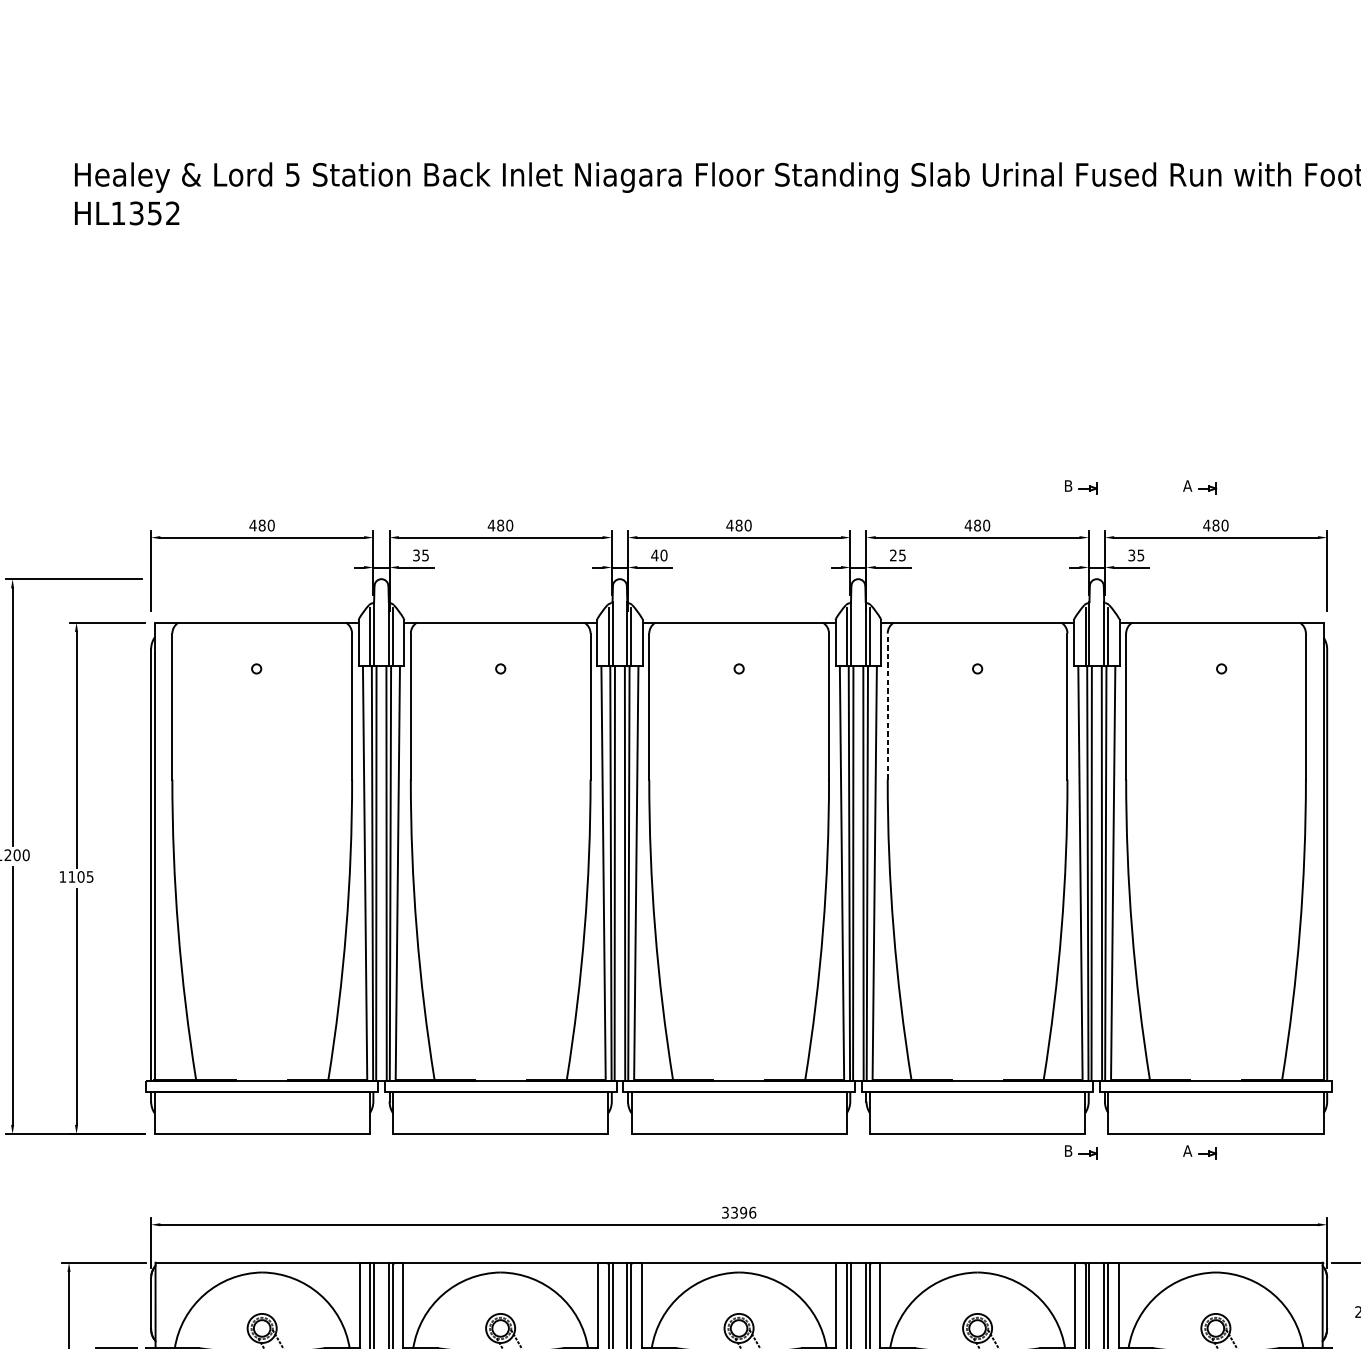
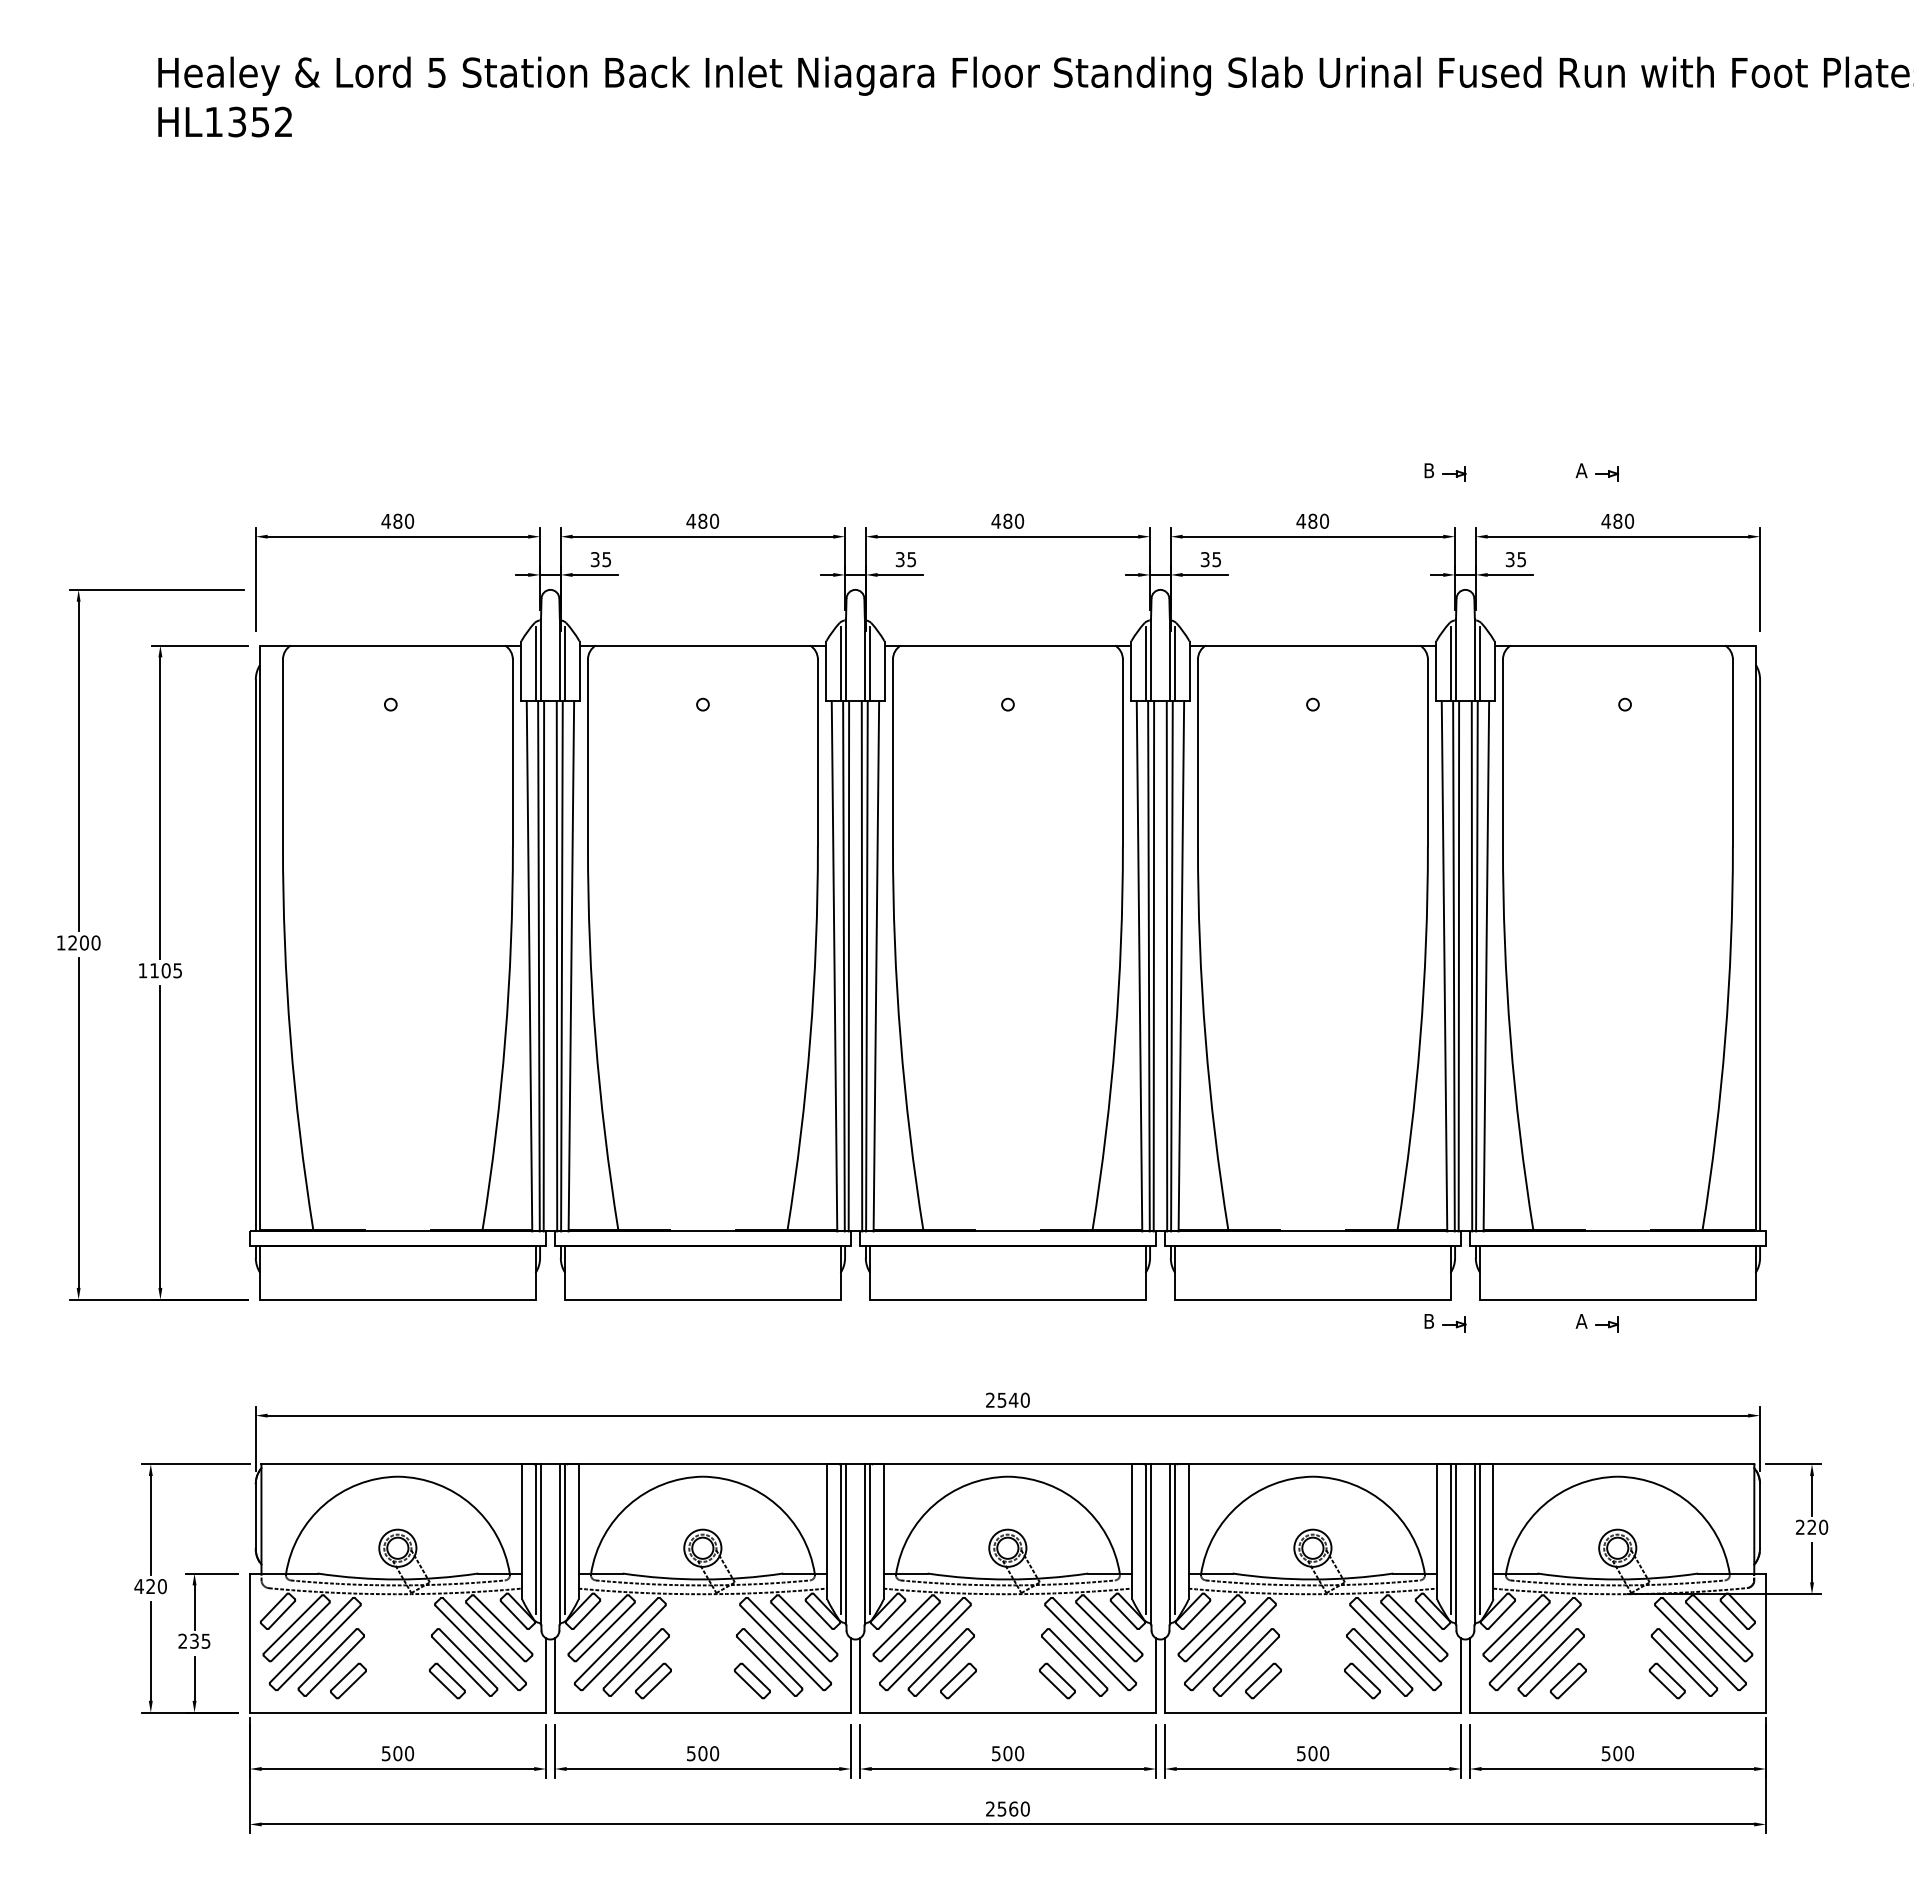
text: (659, 555) -> (905, 559), 40 -> 35
text: (892, 555) -> (1204, 559), 25 -> 35
line: (887, 706) -> (1197, 752), dashed -> solid
text: (738, 1212) -> (1007, 1399), 3396 -> 2540

